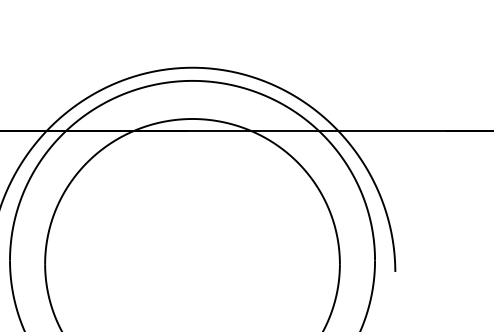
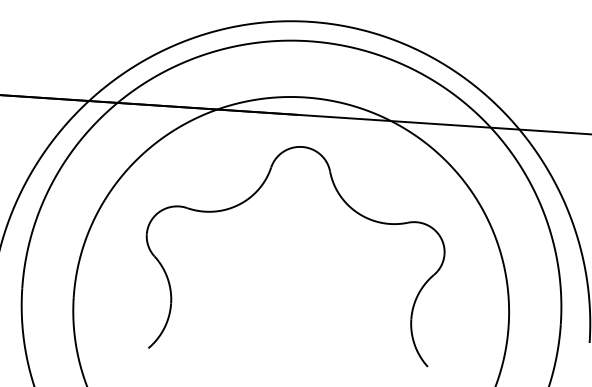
part: (159, 190) -> (249, 199), added

